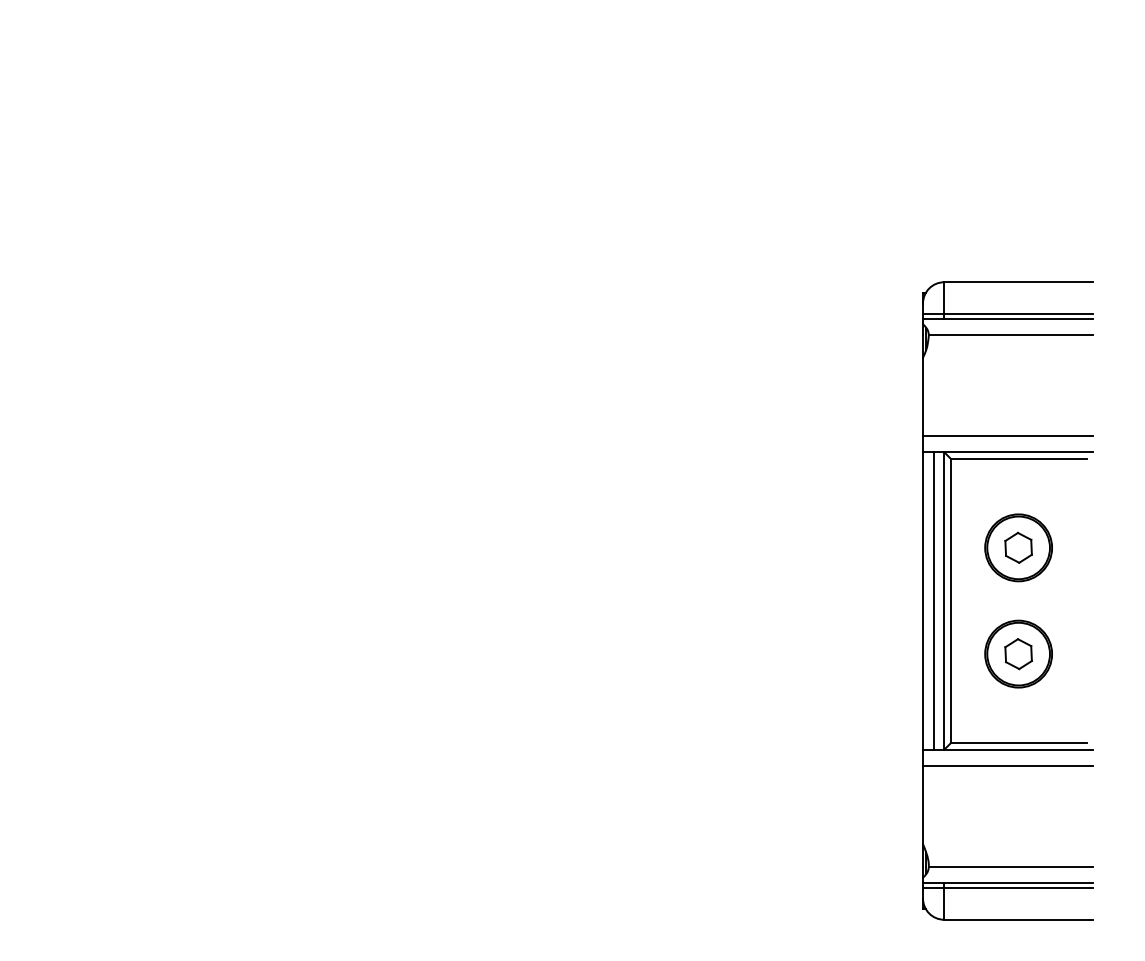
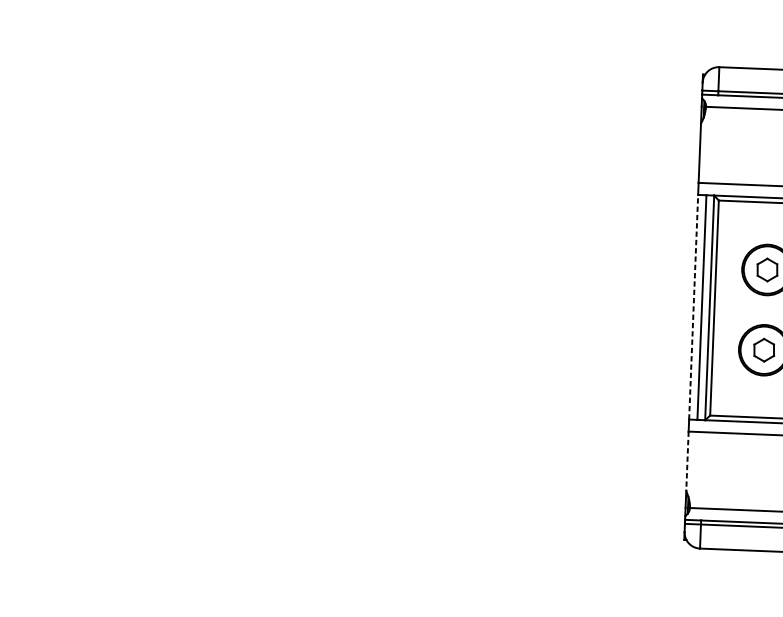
line: (923, 601) -> (693, 307), solid -> dashed
line: (923, 805) -> (687, 461), solid -> dashed

